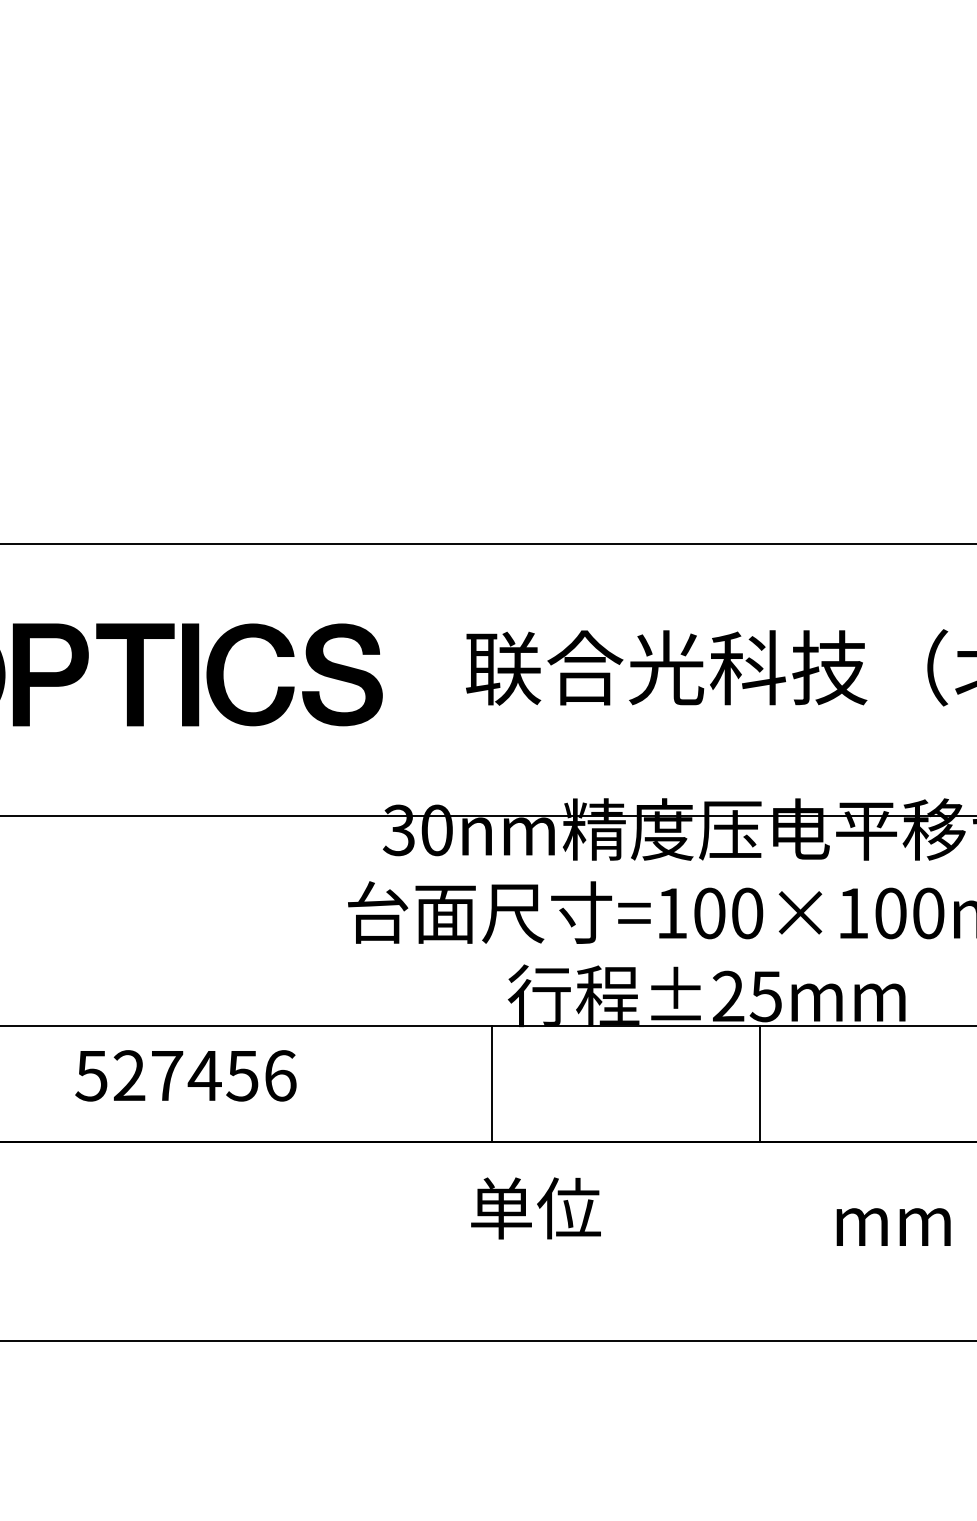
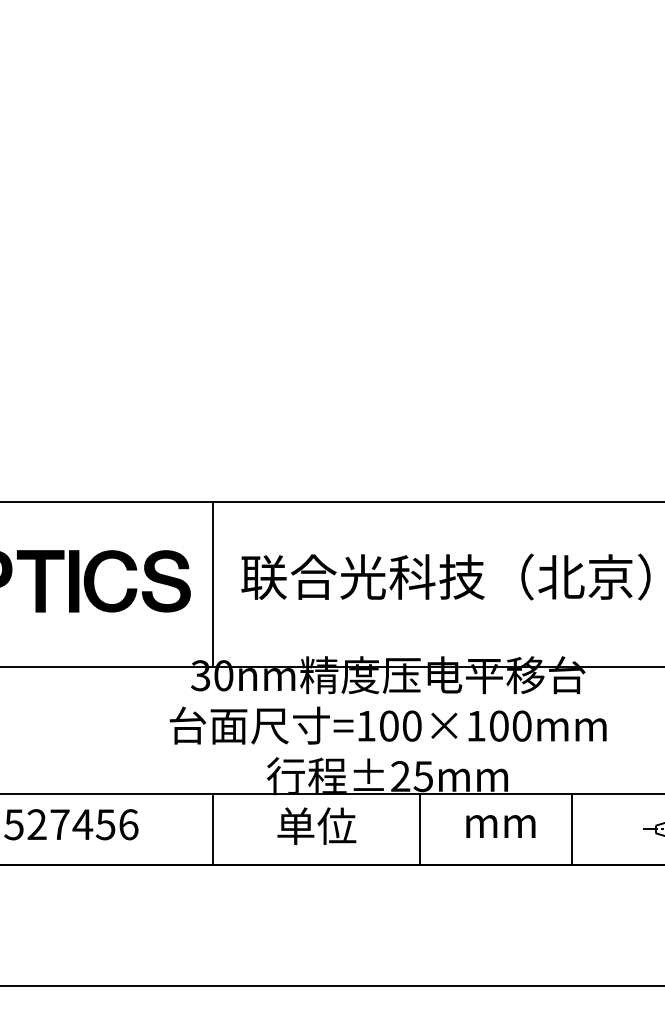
line: (418, 678) -> (212, 583), added
line: (490, 1083) -> (212, 829), moved
text: (535, 1207) -> (316, 825), moved
text: (893, 1227) -> (500, 826), moved

